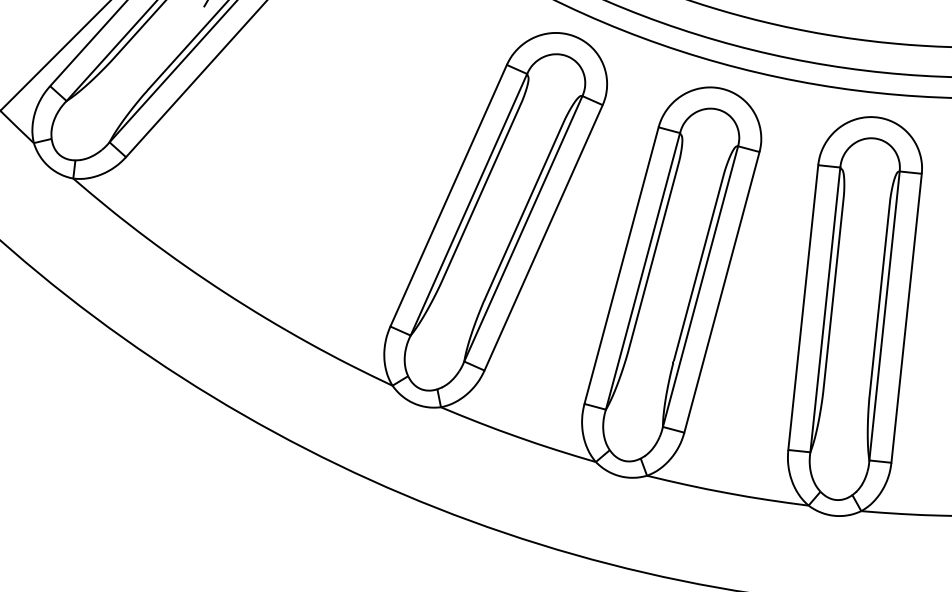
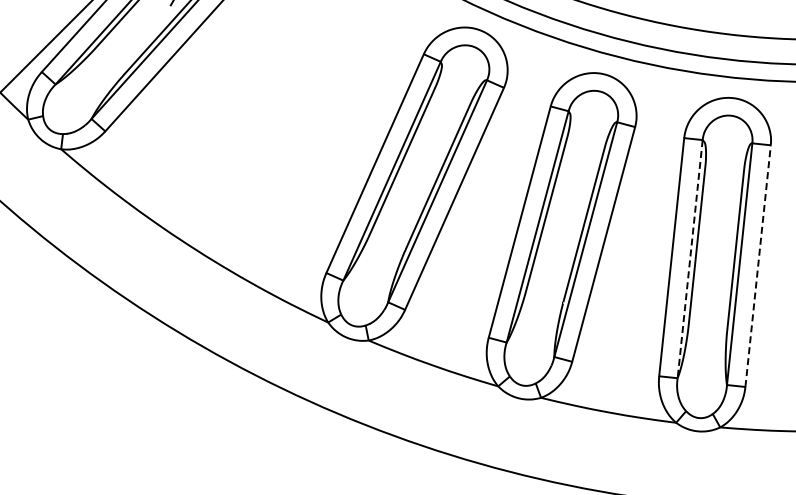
line: (825, 310) -> (690, 259), solid -> dashed
line: (907, 318) -> (758, 266), solid -> dashed

